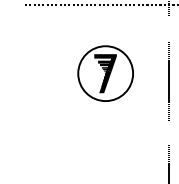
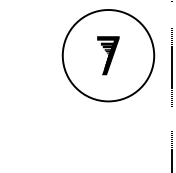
circle: (105, 73) -> (108, 55), size x1.67

